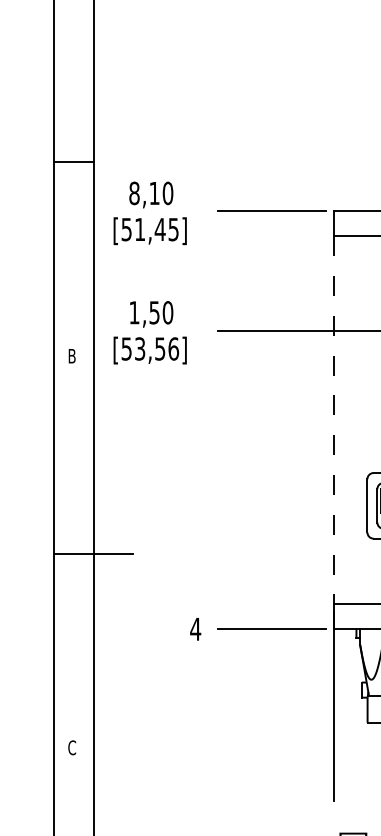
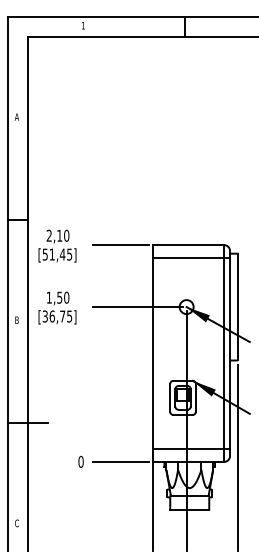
text: (132, 192) -> (48, 235), 8,10 -> 2,10
text: (150, 348) -> (57, 316), [53,56] -> [36,75]
line: (333, 422) -> (152, 354), dashed -> solid
text: (194, 628) -> (80, 461), 4 -> 0

